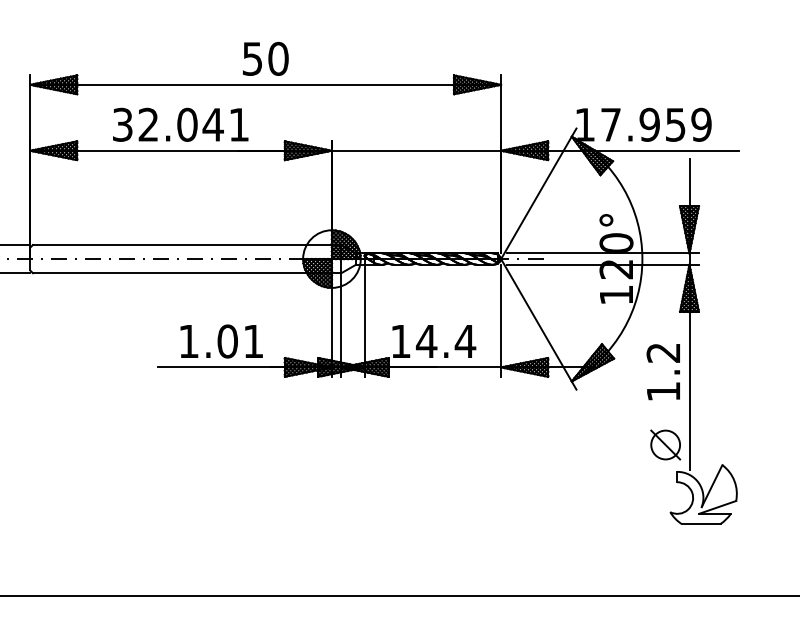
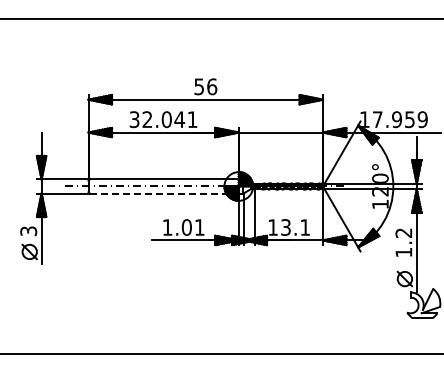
text: (279, 58) -> (212, 86), 50 -> 56
line: (182, 273) -> (164, 193), solid -> dashed
text: (445, 341) -> (295, 227), 14.4 -> 13.1

